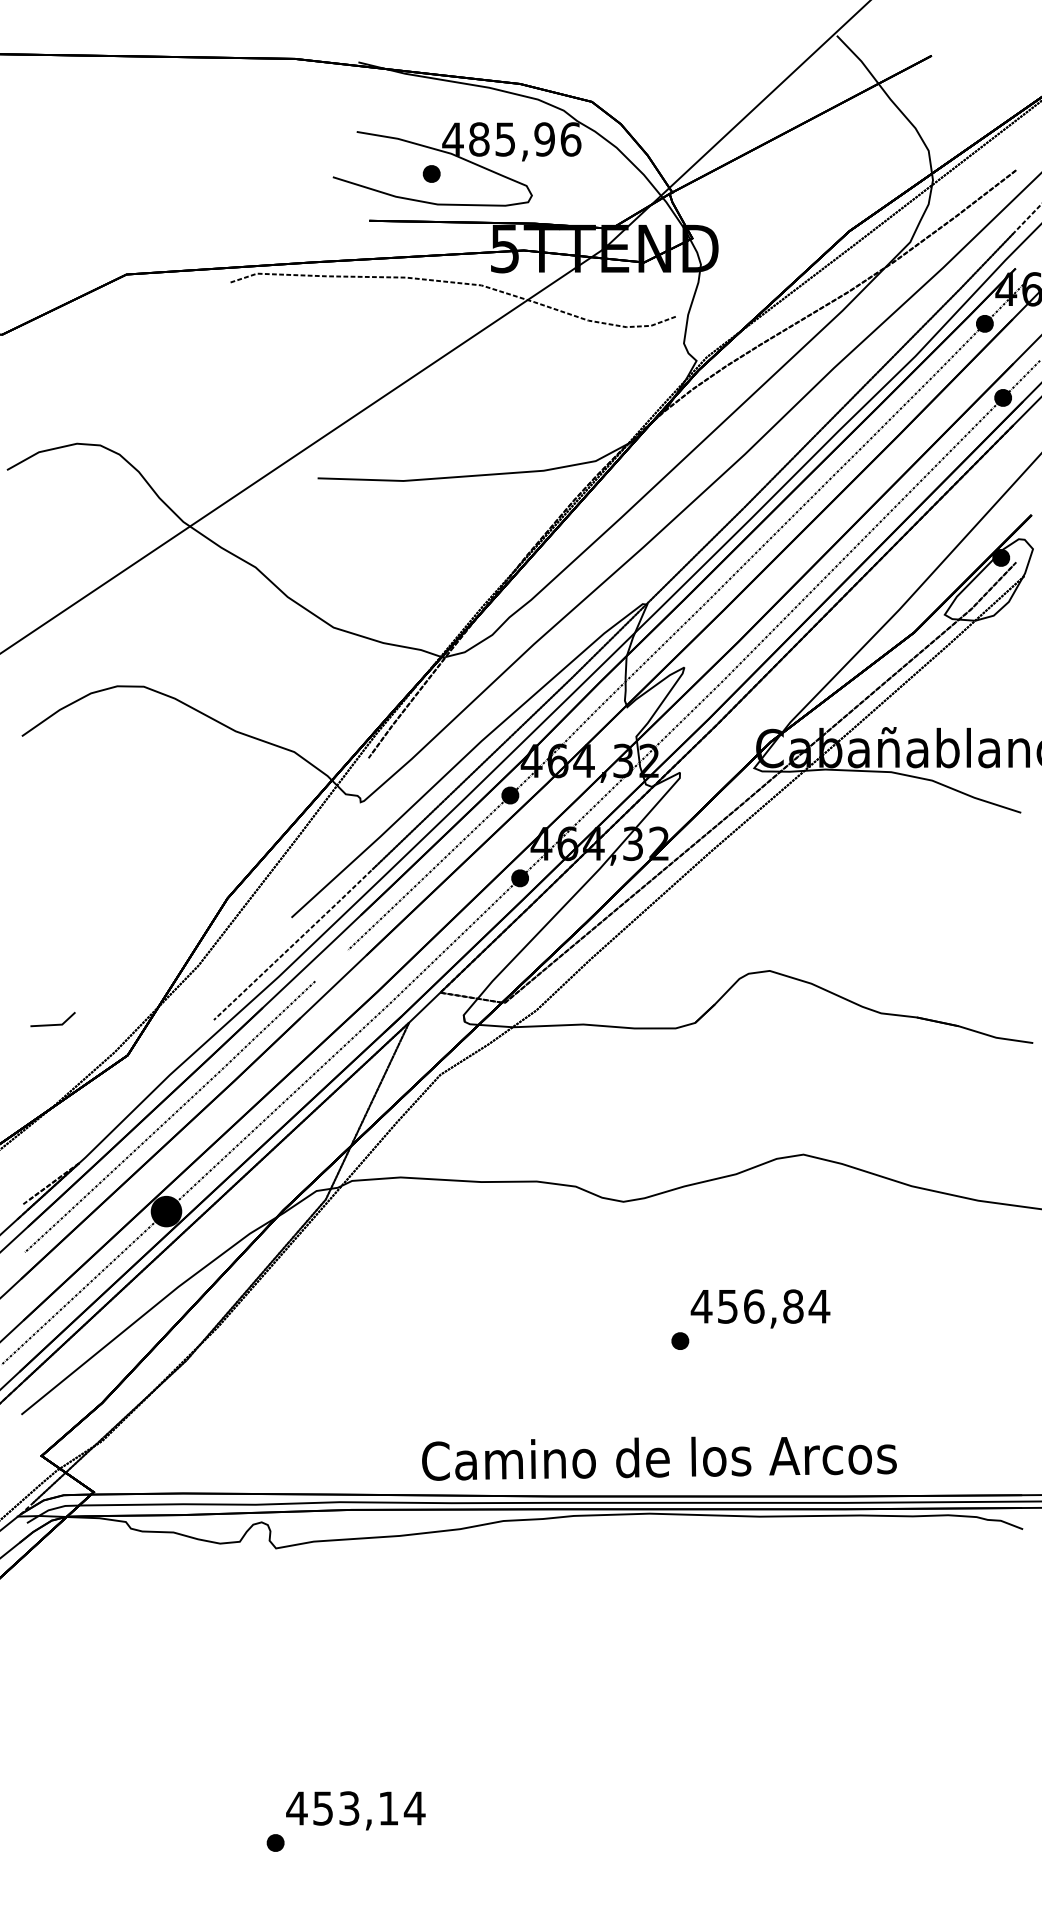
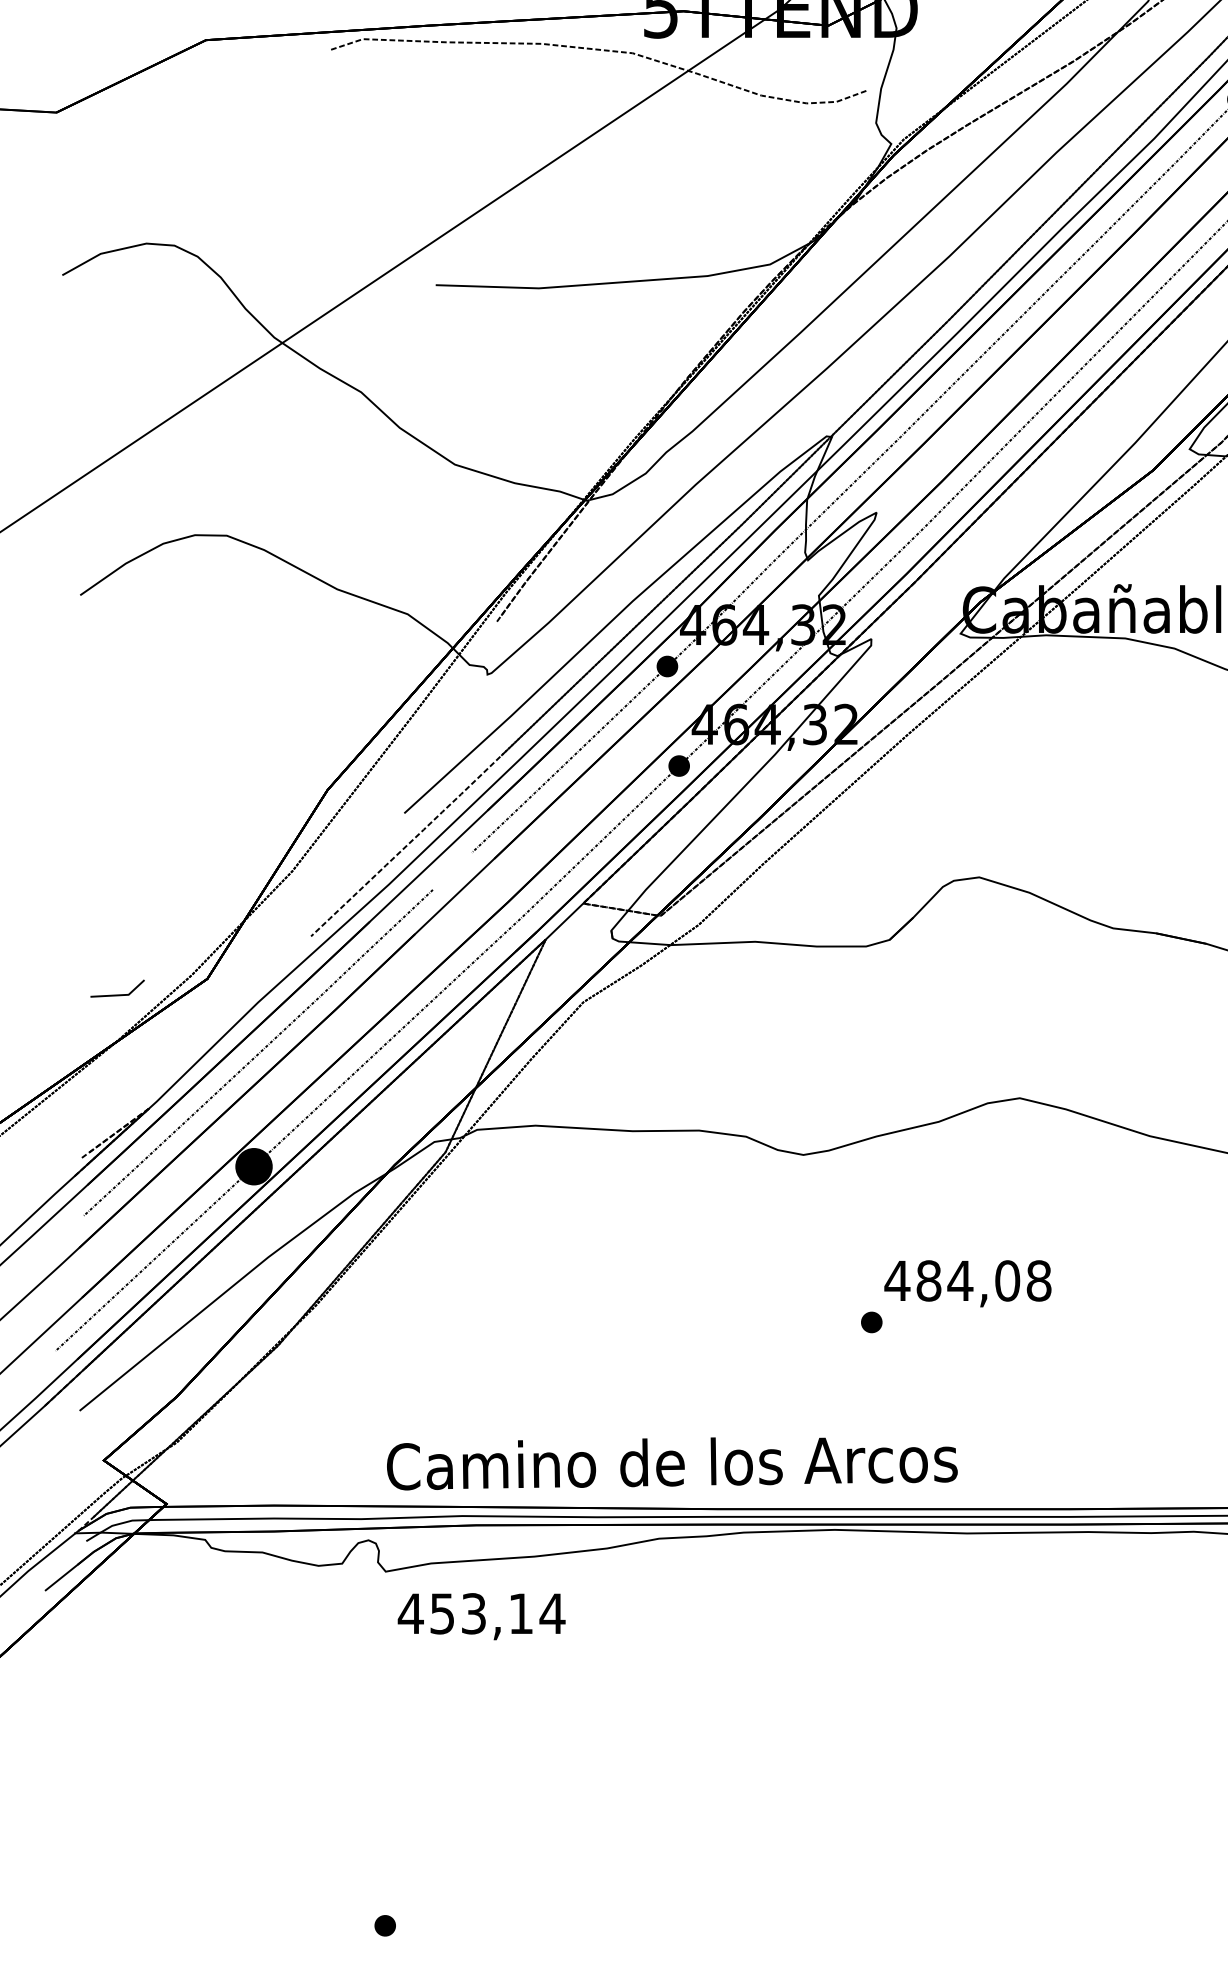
line: (52, 1024) -> (116, 994), moved
text: (773, 1306) -> (983, 1280), 456,84 -> 484,08
text: (659, 1458) -> (672, 1463), moved
text: (355, 1810) -> (481, 1616), moved

